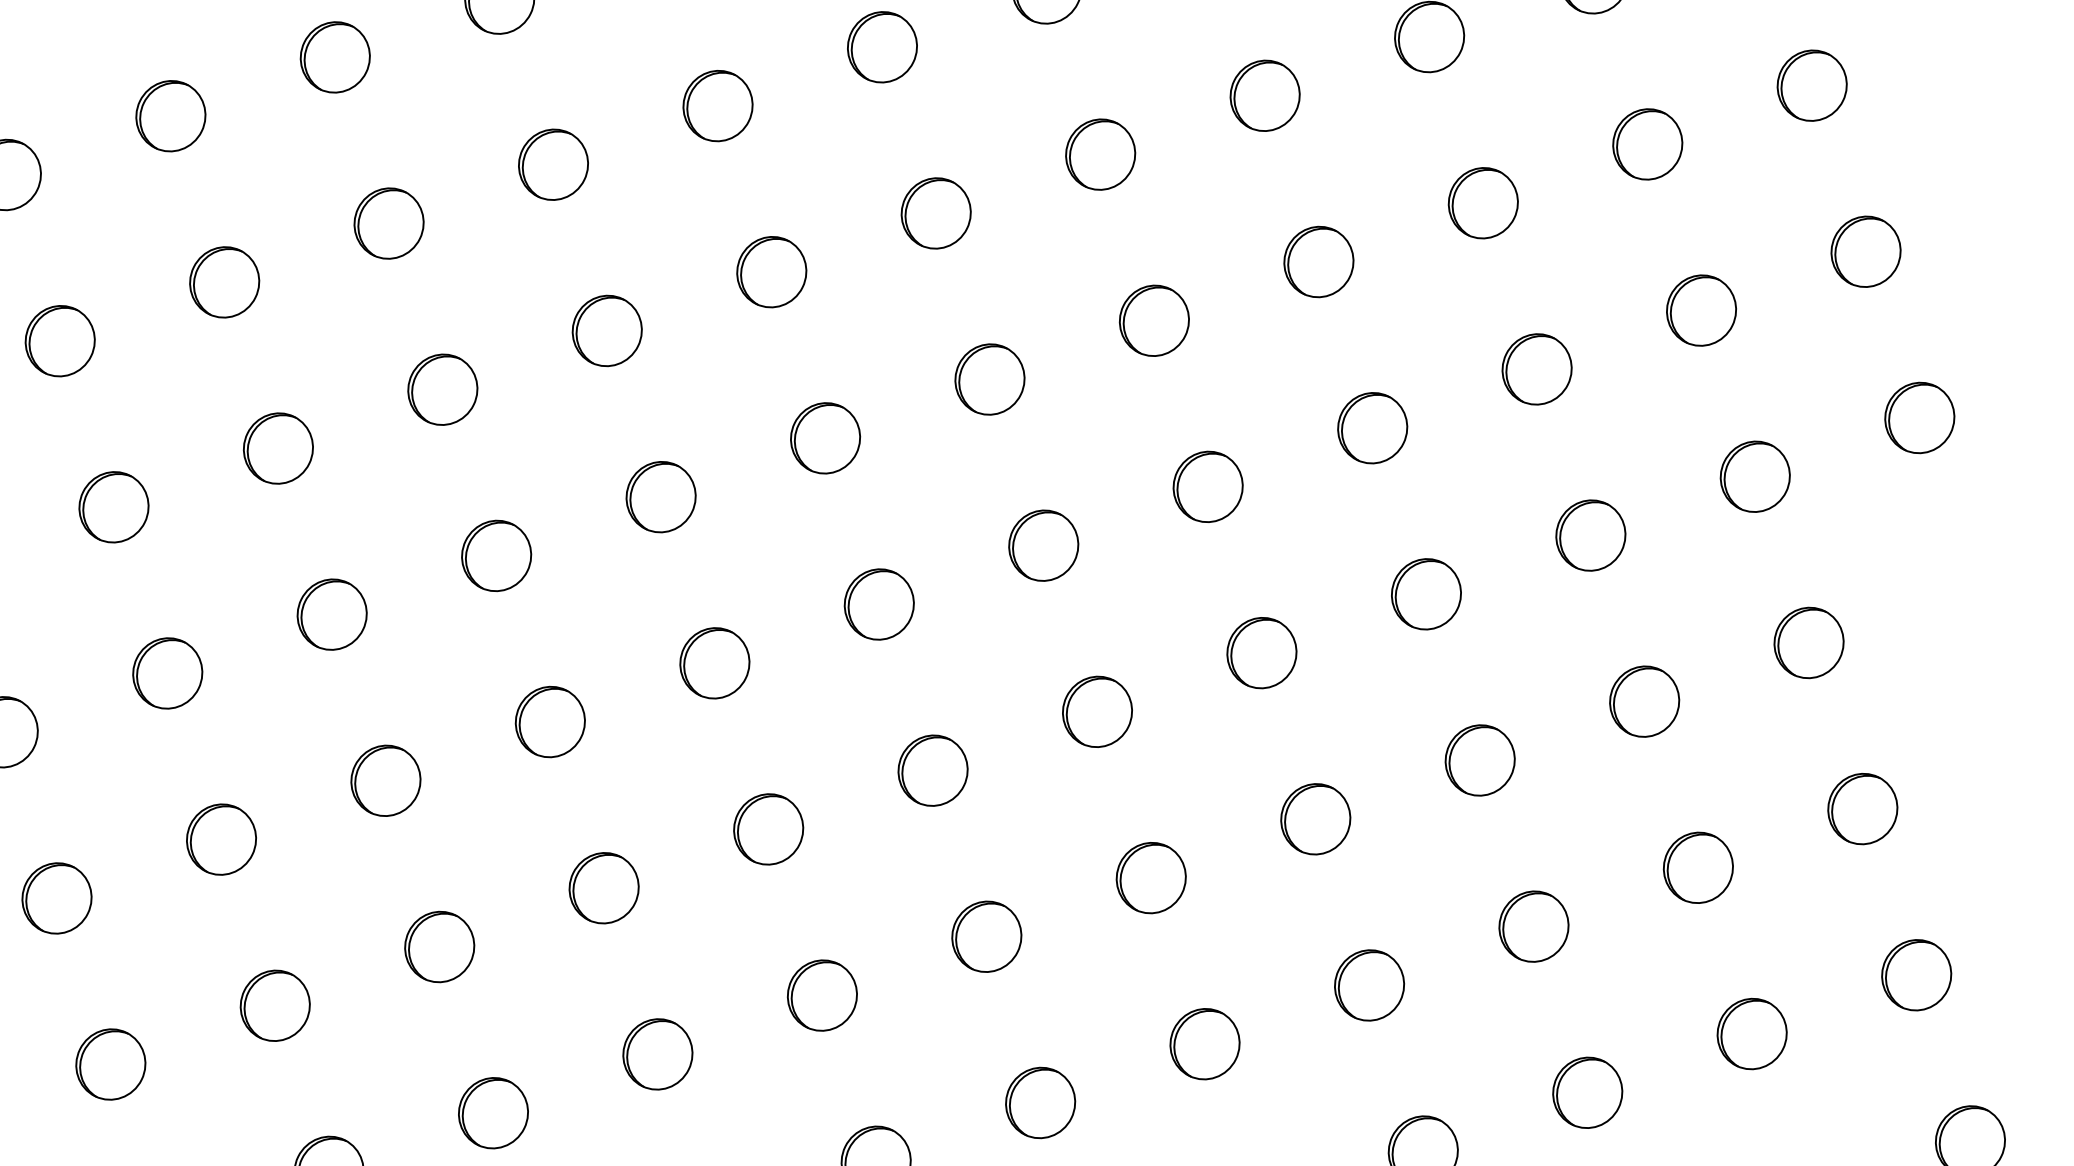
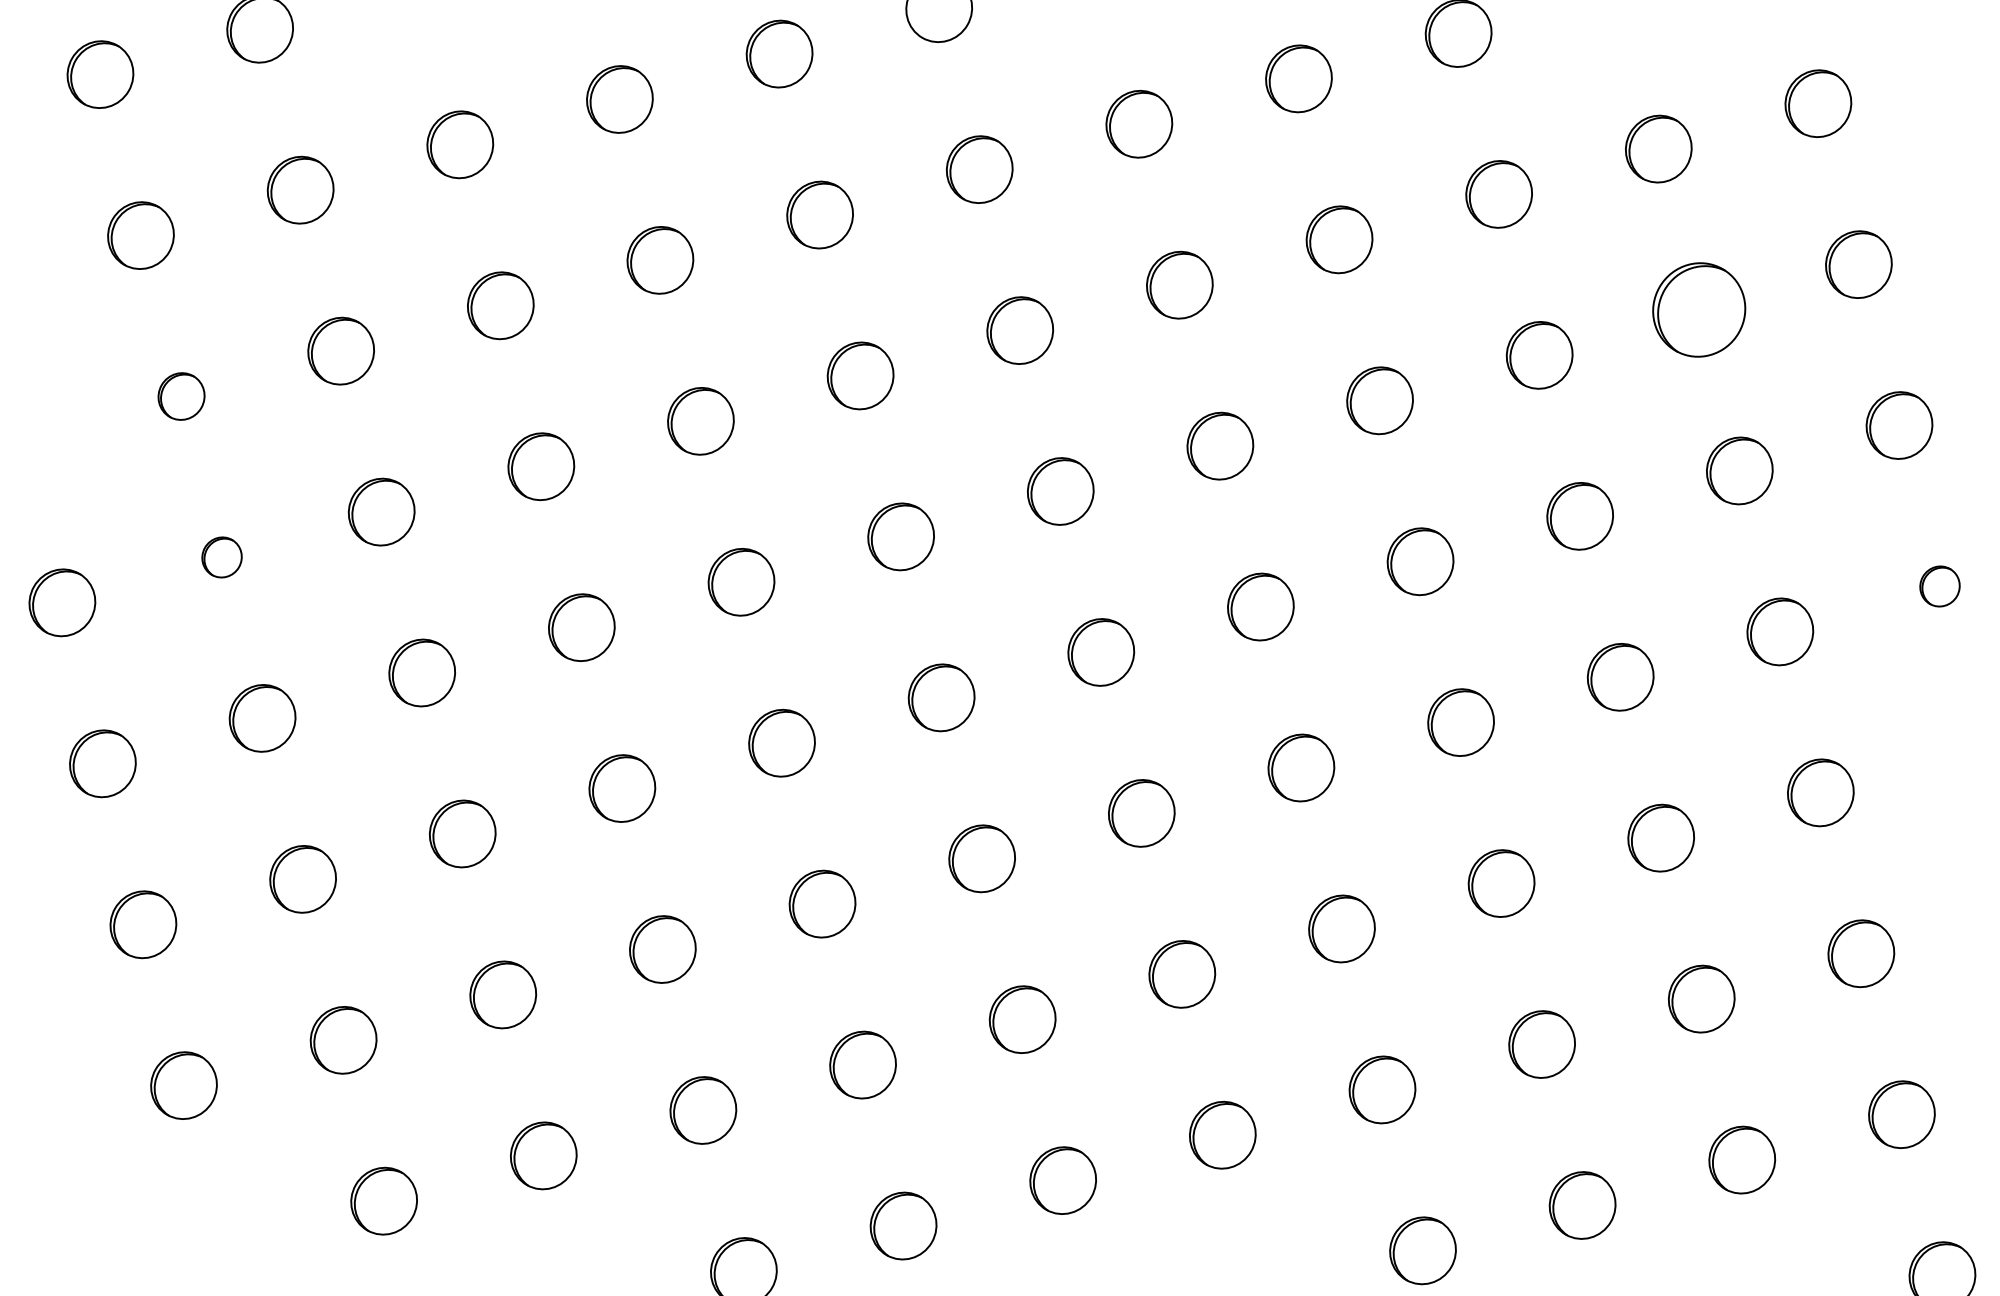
part: (1647, 143) -> (1699, 309), size x1.4
part: (60, 341) -> (181, 396), size x0.7
part: (1919, 418) -> (1939, 586), size x0.6
part: (113, 507) -> (221, 557), size x0.6

